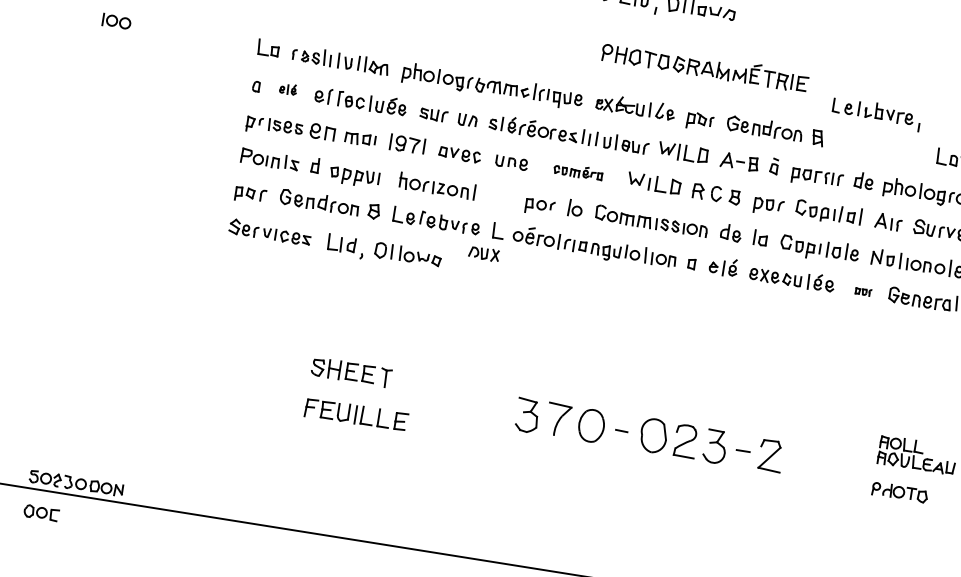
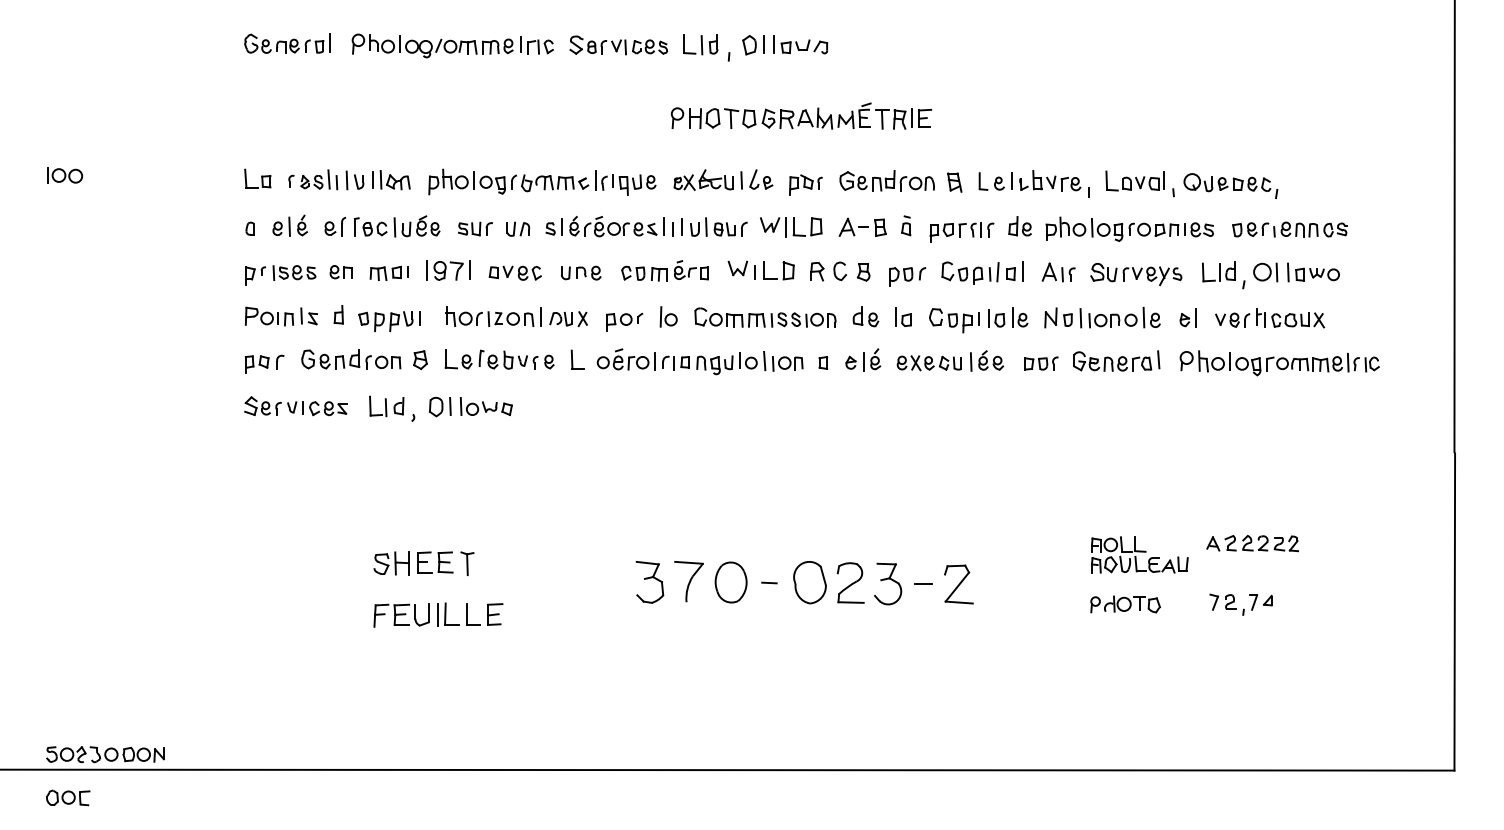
part: (288, 89) -> (290, 225), size x1.67
part: (875, 113) -> (1033, 183), moved
part: (322, 132) -> (340, 272), size x0.71
part: (577, 171) -> (664, 270), size x1.43
part: (484, 253) -> (568, 318), moved
part: (863, 291) -> (1041, 363), size x1.67

